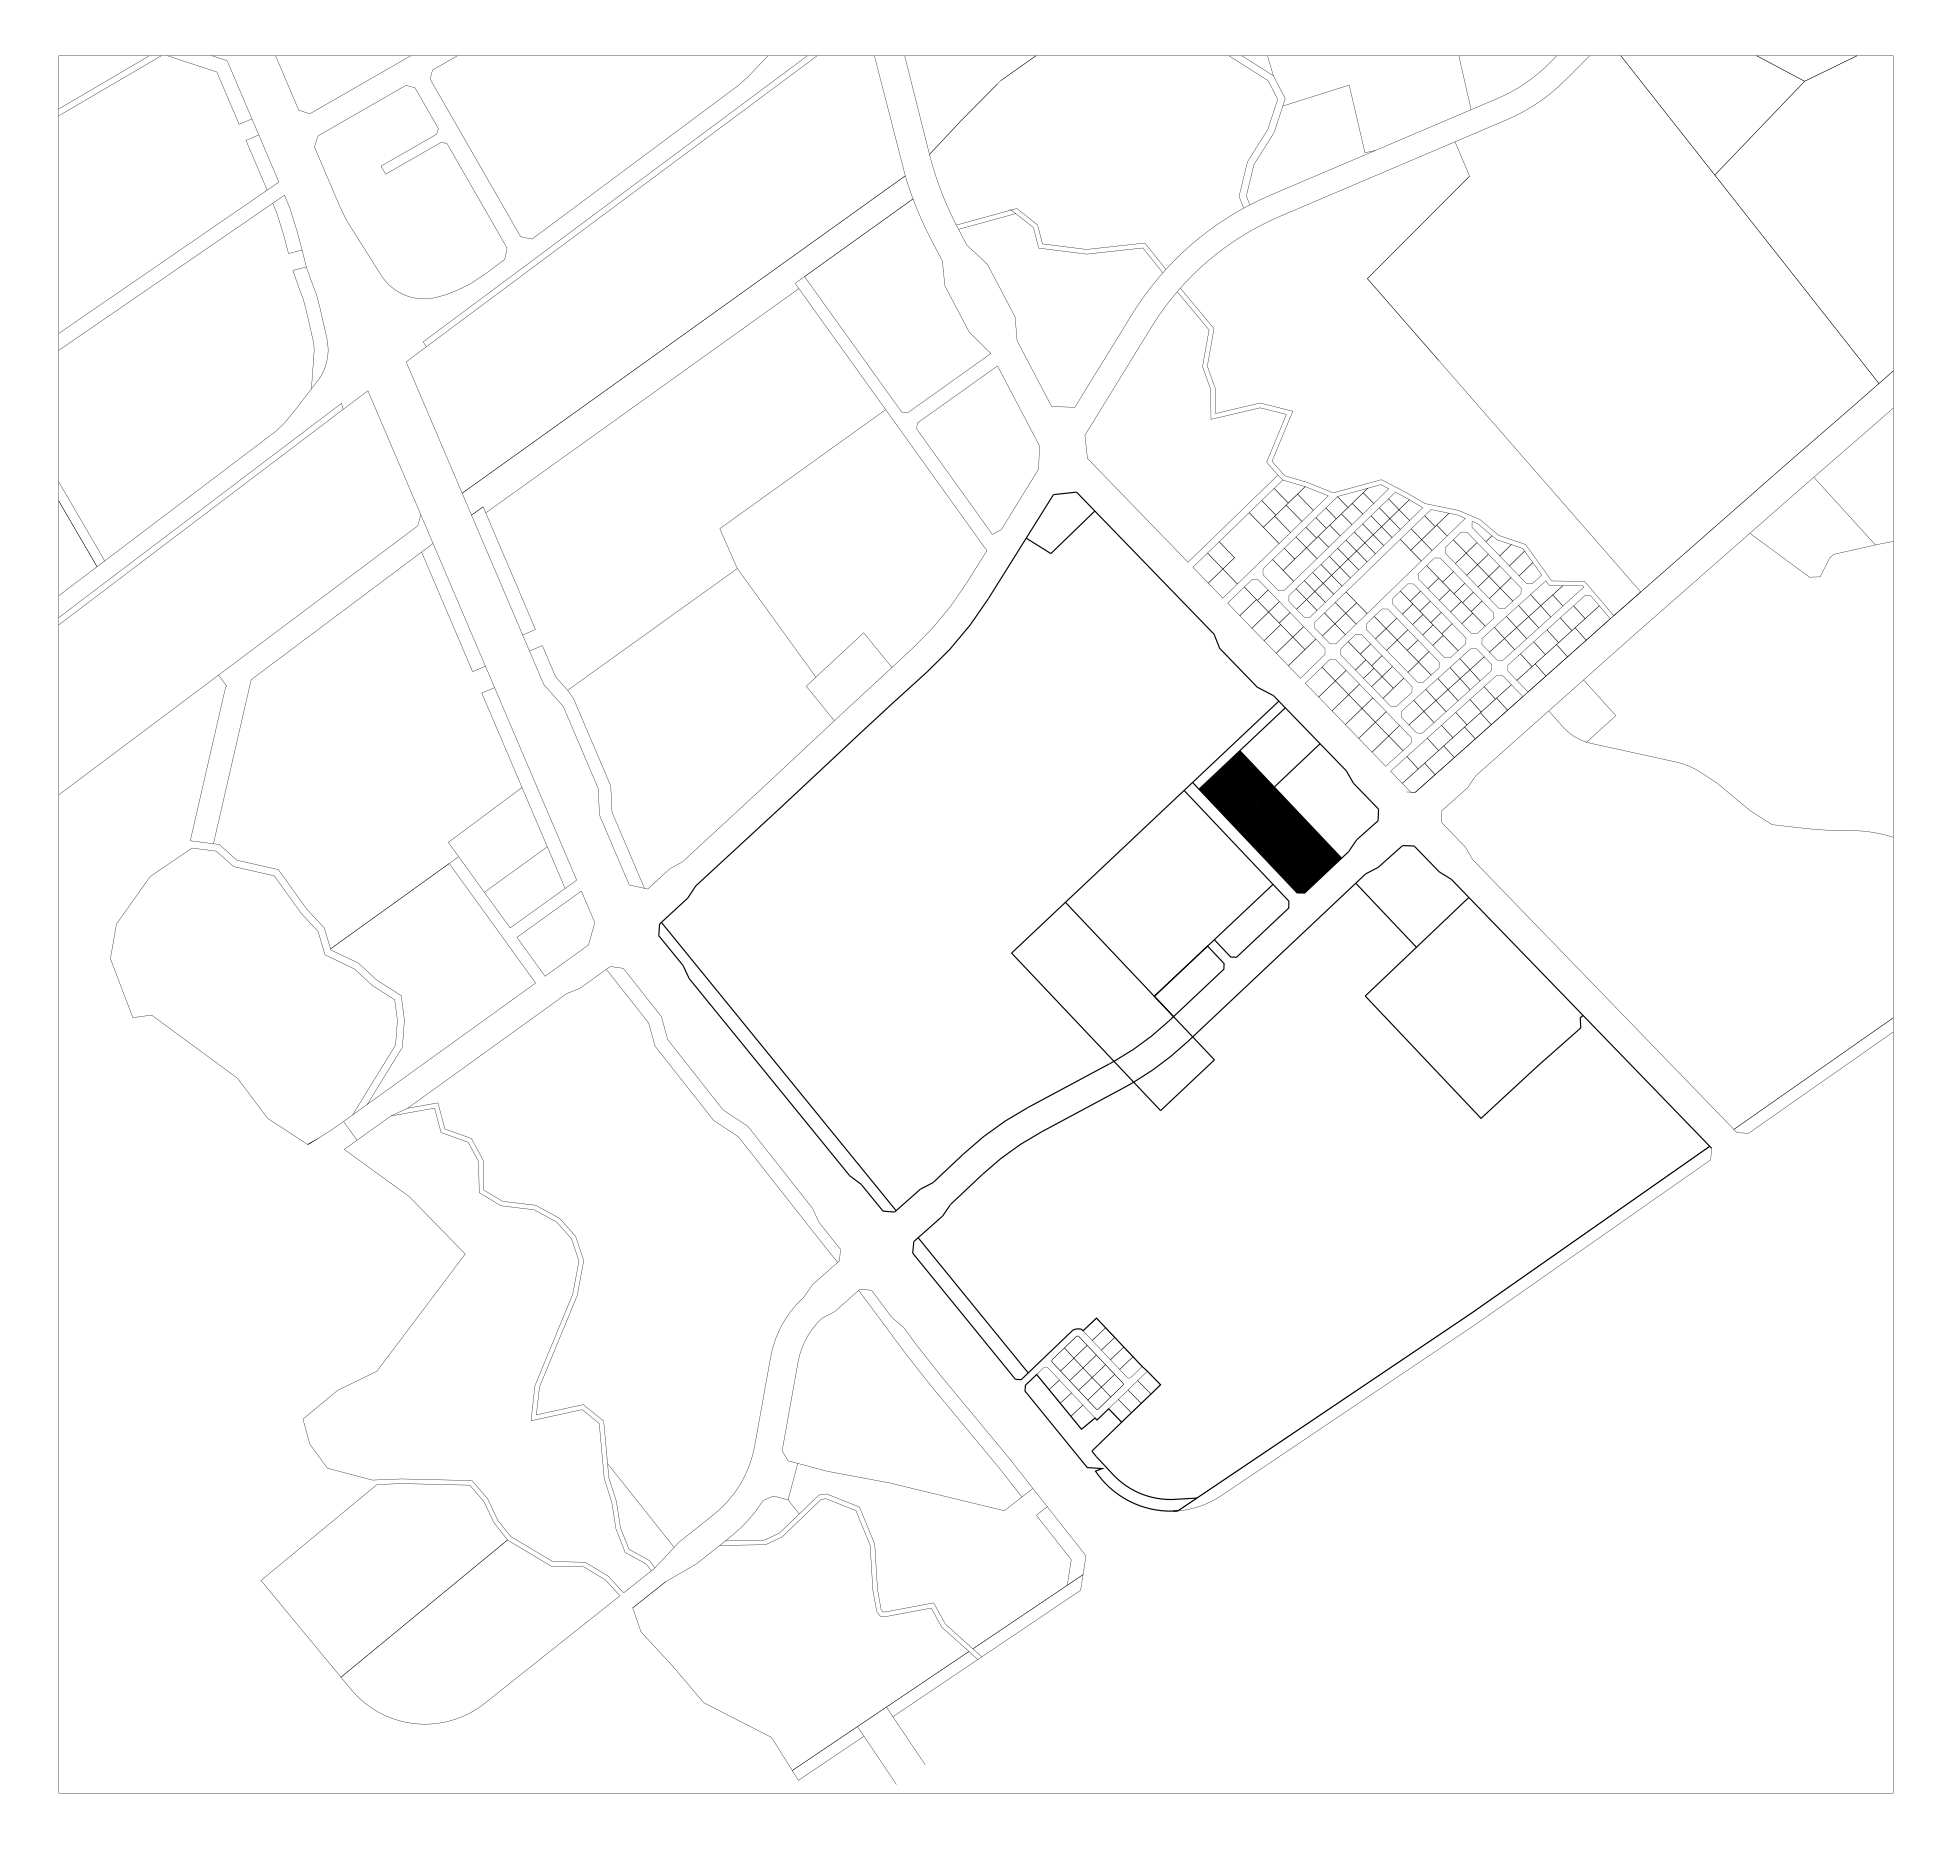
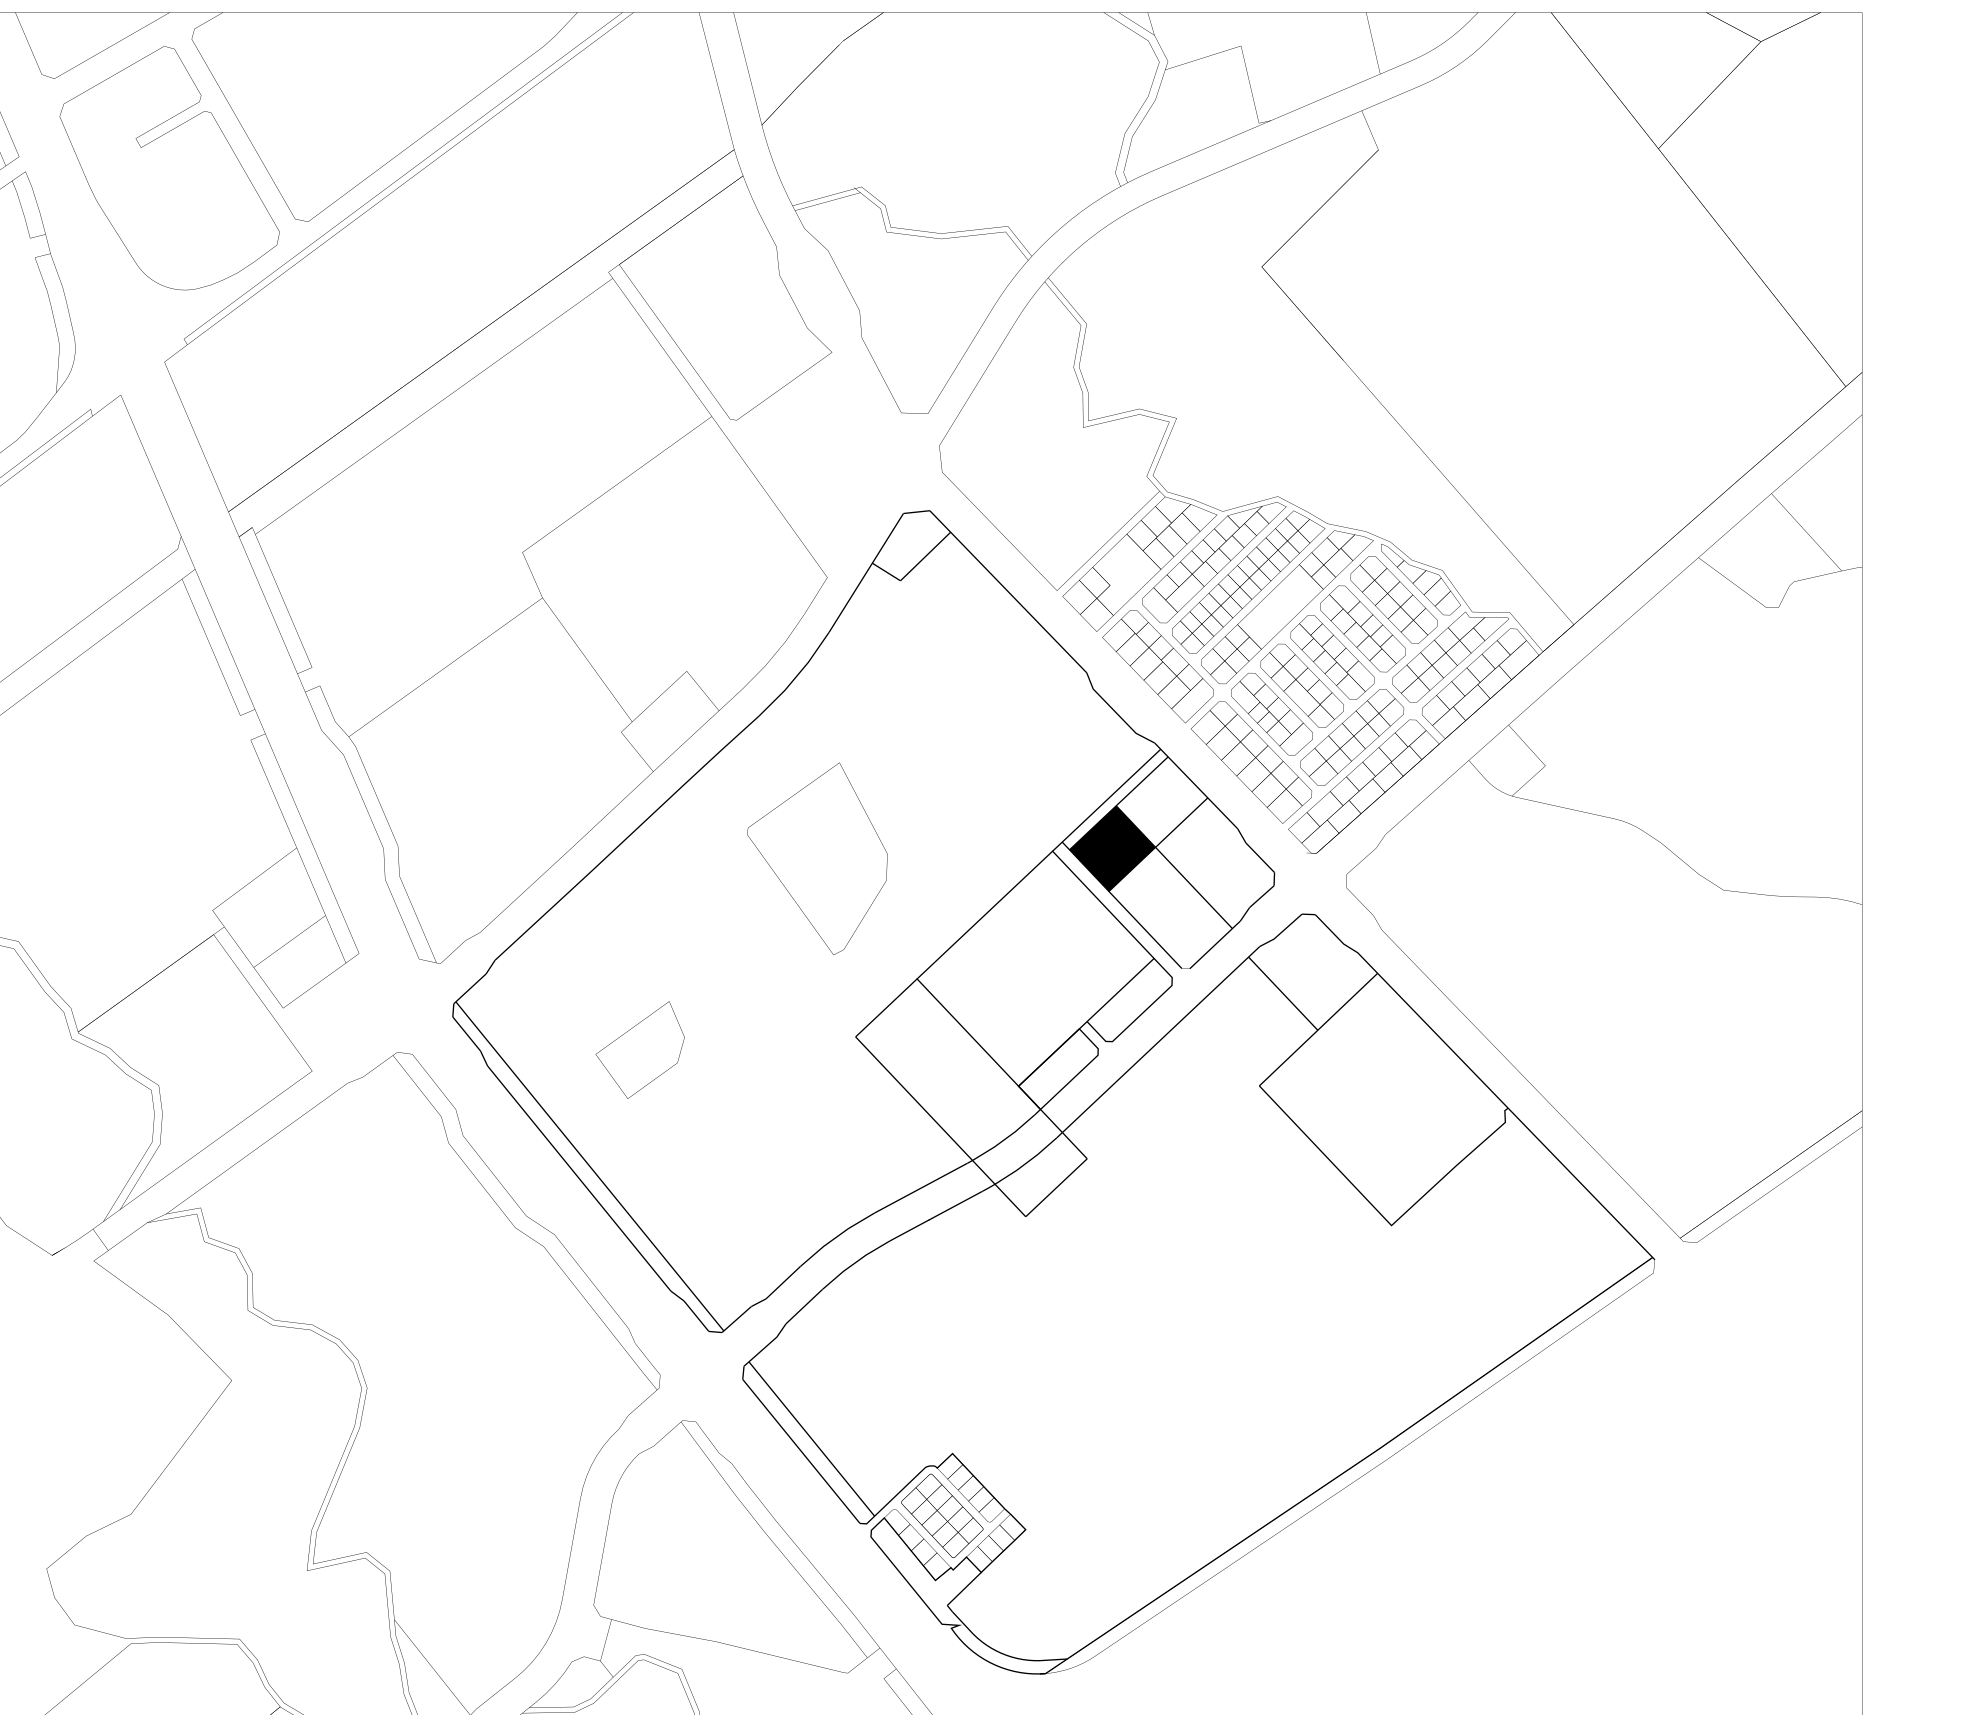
part: (977, 450) -> (816, 859), moved
fill: (1287, 840) -> (1170, 908), removed
part: (555, 933) -> (639, 1049), moved

